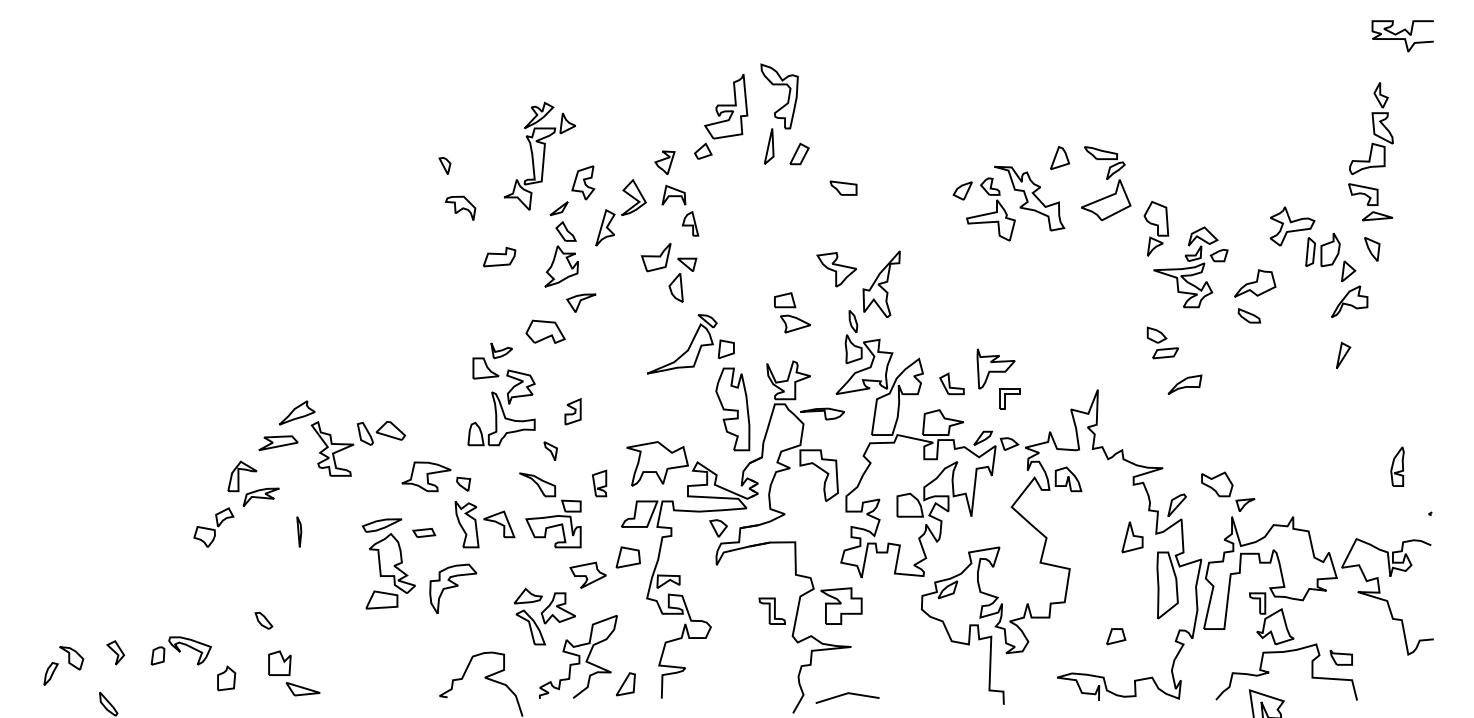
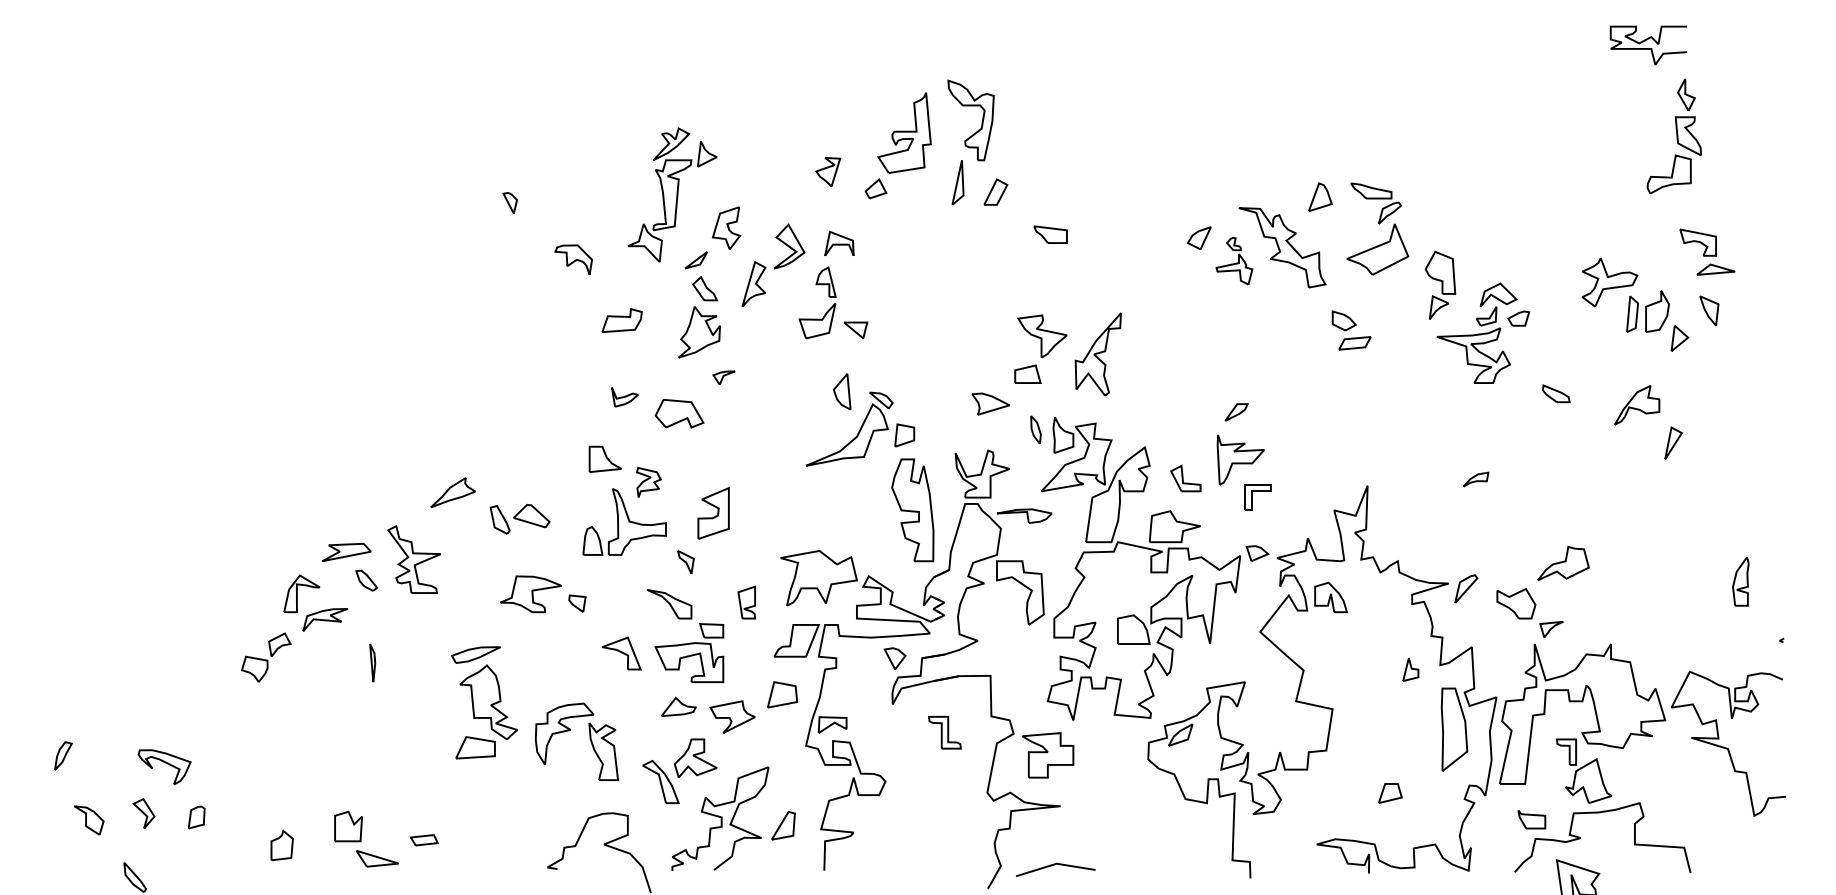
curve: (1402, 38) -> (1648, 48), moved
part: (1370, 128) -> (1673, 136), moved
part: (665, 162) -> (828, 171), moved
part: (444, 165) -> (509, 202), moved
part: (991, 208) -> (1234, 260), size x0.6
part: (690, 223) -> (825, 281), moved
part: (1255, 283) -> (1563, 563), moved
part: (676, 287) -> (842, 391), moved
part: (784, 299) -> (1027, 373), moved
part: (580, 302) -> (723, 377), size x0.6
part: (1349, 302) -> (1637, 405), moved
part: (852, 321) -> (1035, 429), moved
part: (1162, 342) -> (1351, 330), moved
part: (501, 350) -> (624, 397), moved
part: (1184, 384) -> (1475, 479), size x0.6
part: (520, 386) -> (648, 481), size x0.7
part: (572, 411) -> (713, 513), size x1.6
part: (296, 412) -> (452, 492), moved
part: (381, 433) -> (519, 519), moved
part: (983, 438) -> (1236, 412), moved
part: (1177, 505) -> (1466, 588), moved
part: (466, 524) -> (603, 751), moved
part: (424, 533) -> (424, 840), moved
part: (1132, 537) -> (1410, 669), size x0.6
part: (527, 595) -> (678, 706), moved
part: (771, 611) -> (944, 732), moved
part: (263, 620) -> (366, 580), moved
part: (189, 651) -> (164, 767), moved
part: (1341, 657) -> (1531, 819), moved
part: (51, 673) -> (63, 755), moved
part: (625, 684) -> (783, 825), moved

